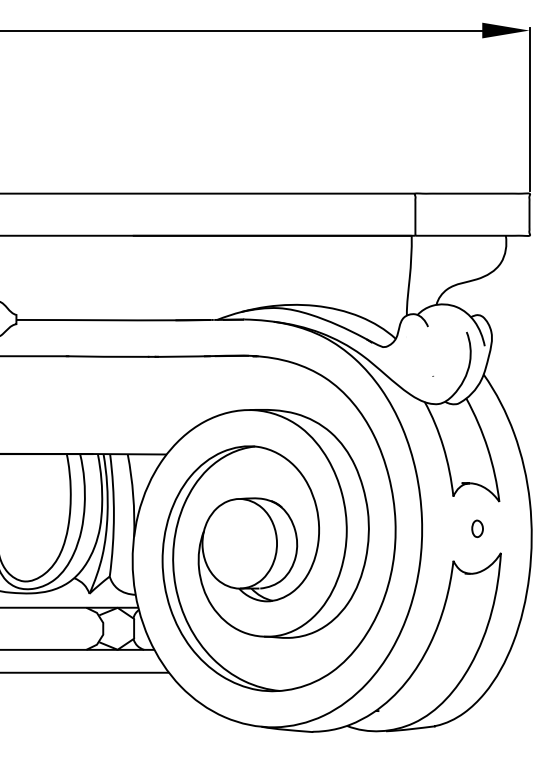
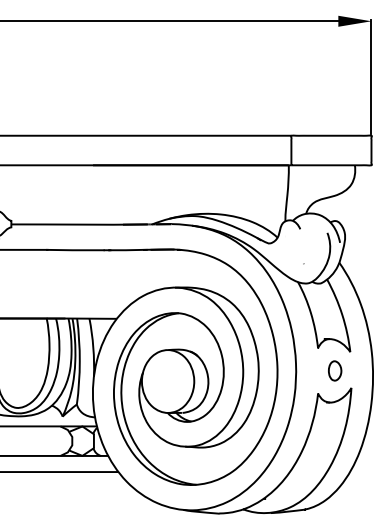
part: (477, 528) -> (334, 370), size x1.67

